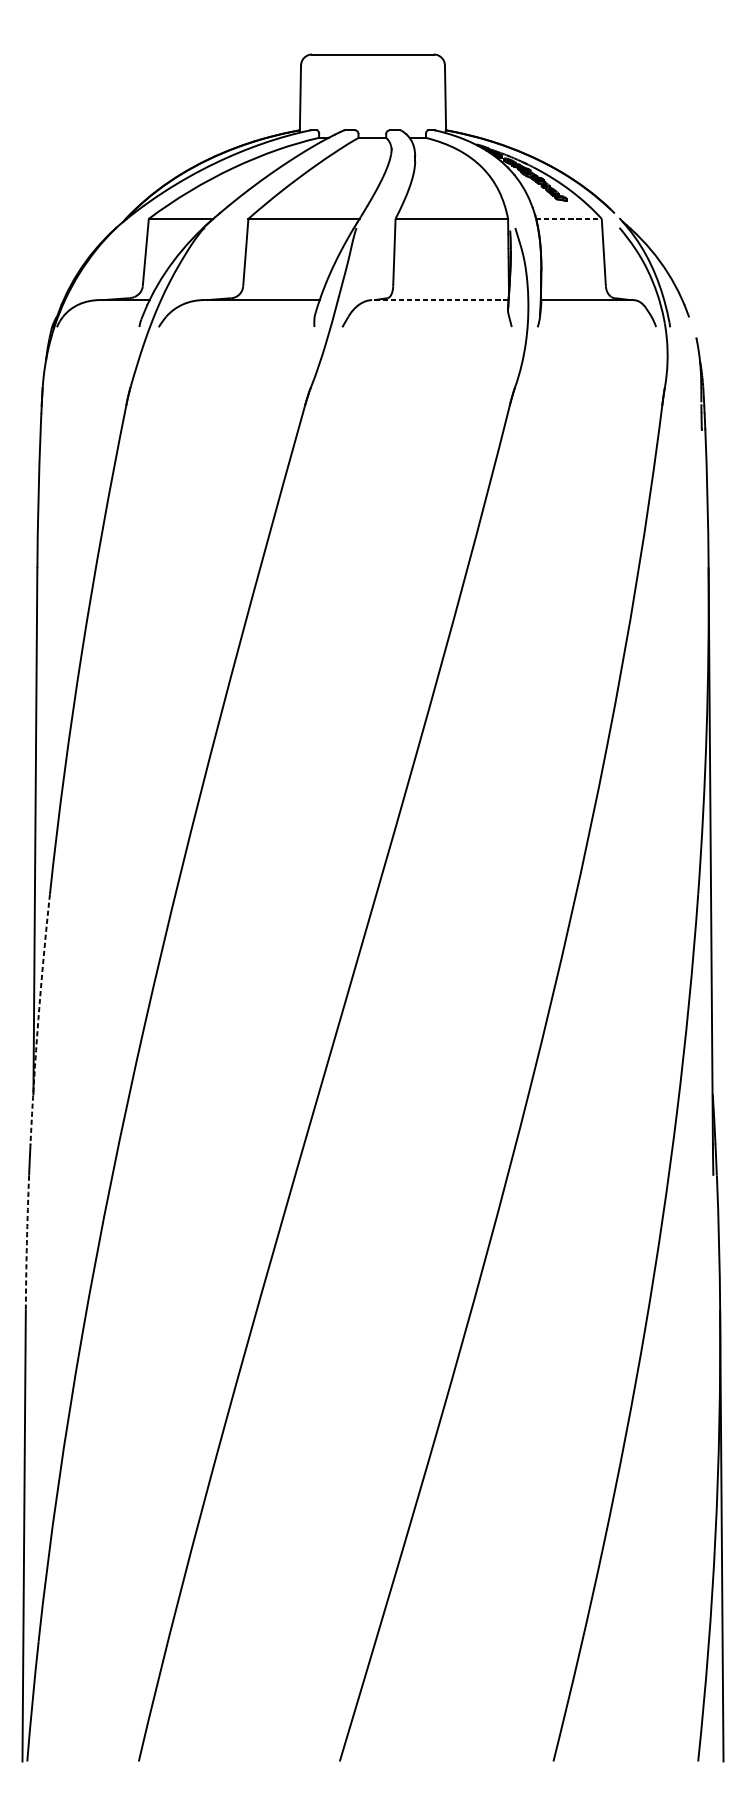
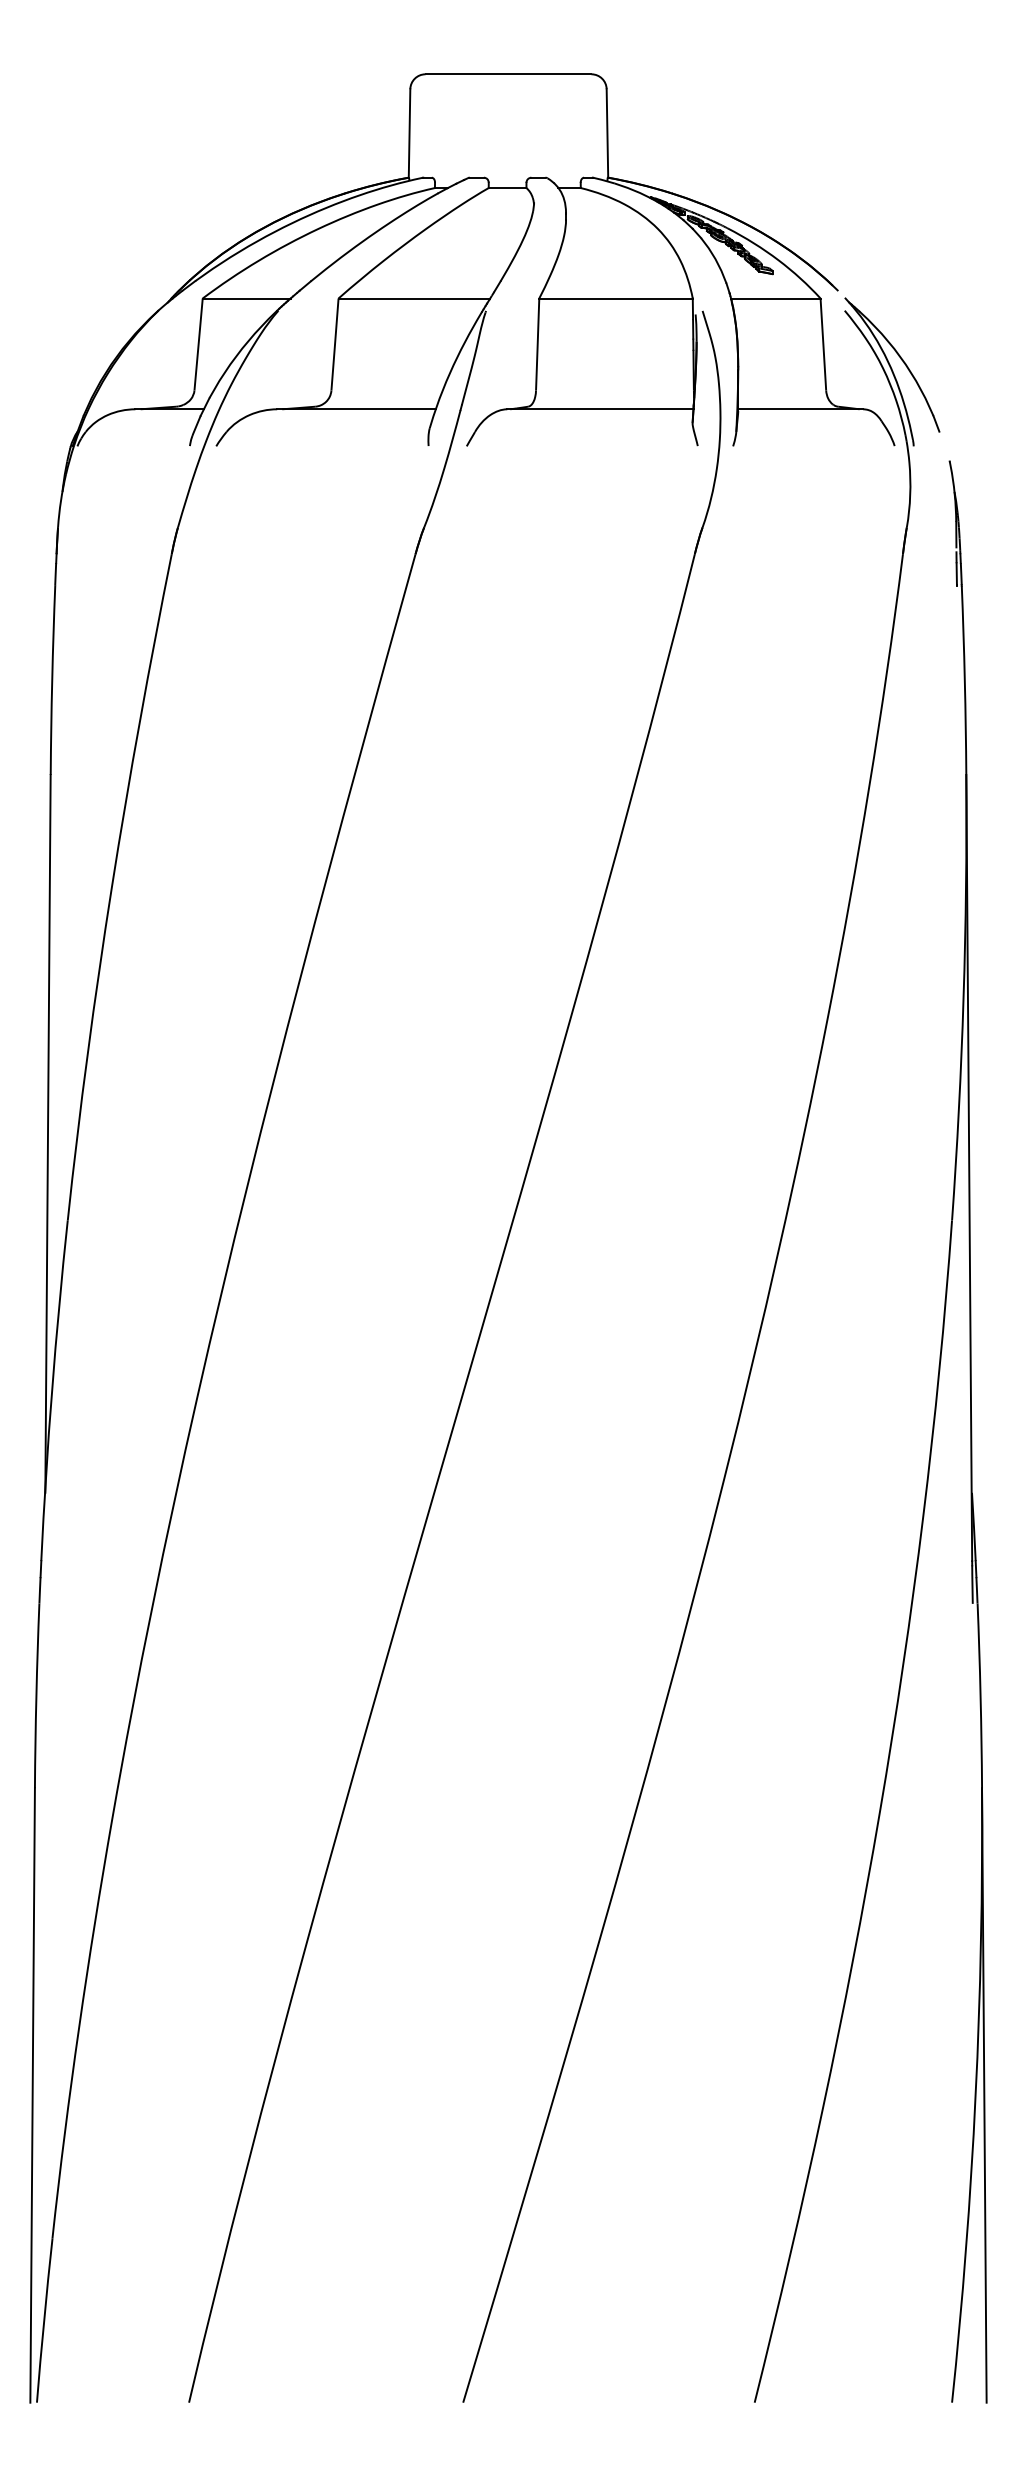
line: (568, 218) -> (775, 298), dashed -> solid
line: (439, 300) -> (599, 409), dashed -> solid
arc: (38, 1019) -> (52, 1390), dashed -> solid
arc: (26, 1243) -> (36, 1695), dashed -> solid

